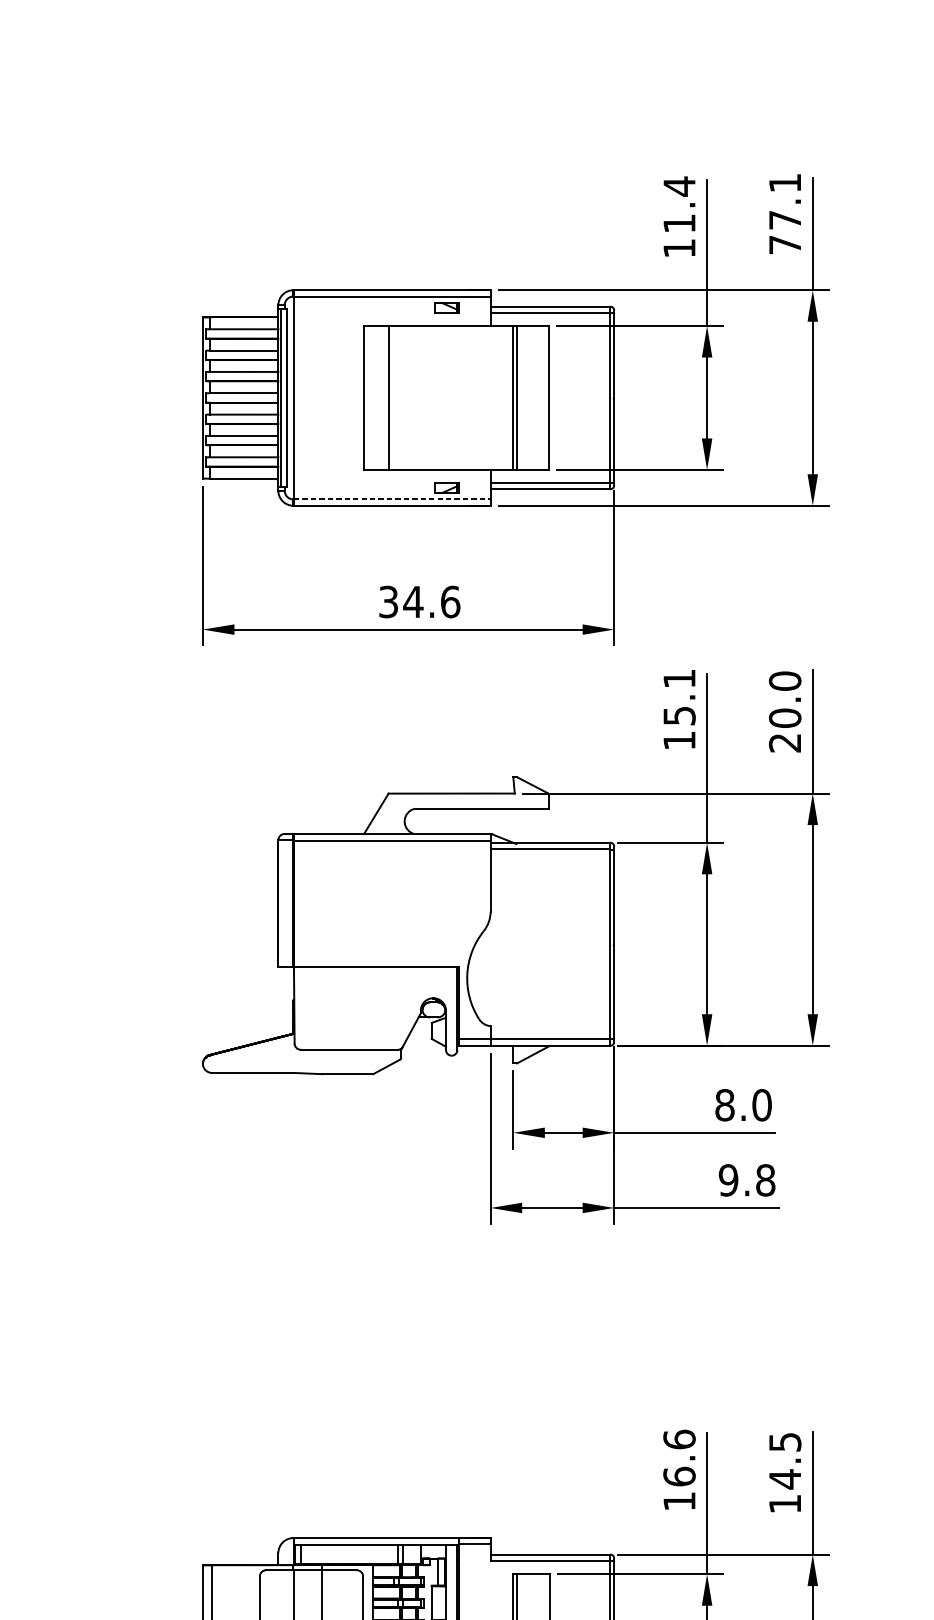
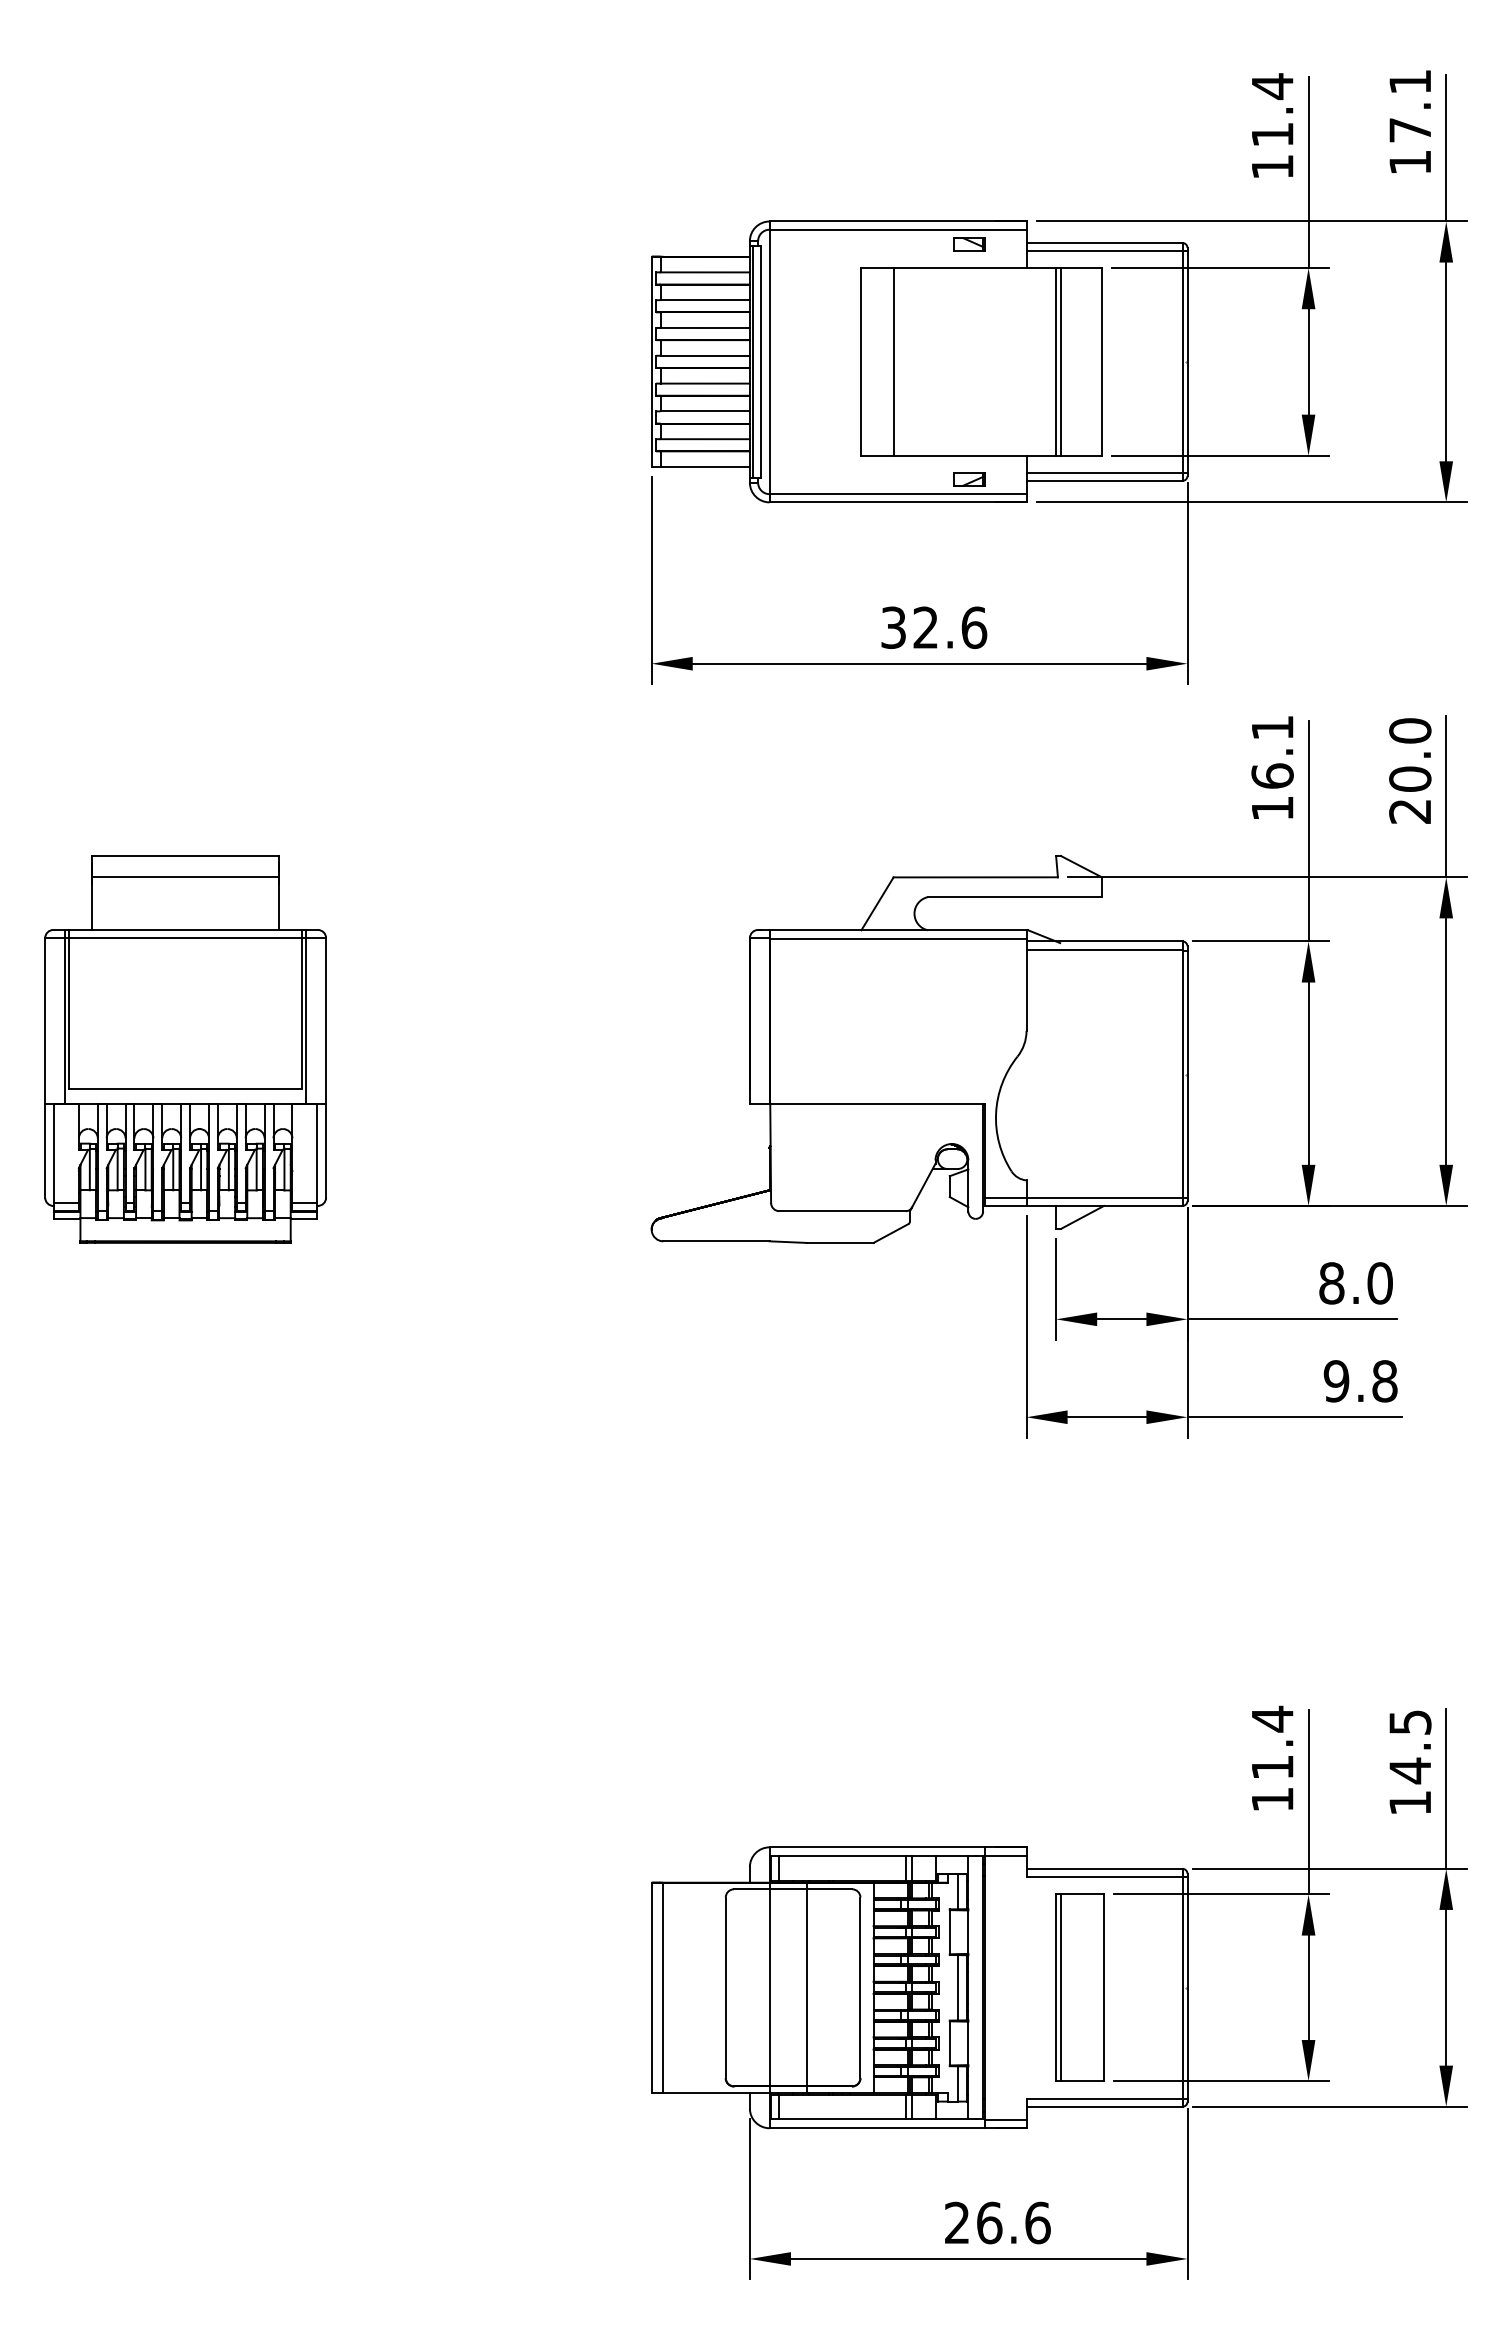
text: (784, 244) -> (1409, 162), 77.1 -> 17.1
line: (392, 499) -> (898, 494), dashed -> solid
text: (413, 601) -> (925, 627), 34.6 -> 32.6
text: (679, 715) -> (1272, 775), 15.1 -> 16.1
text: (679, 1457) -> (1272, 1742), 16.6 -> 11.4

